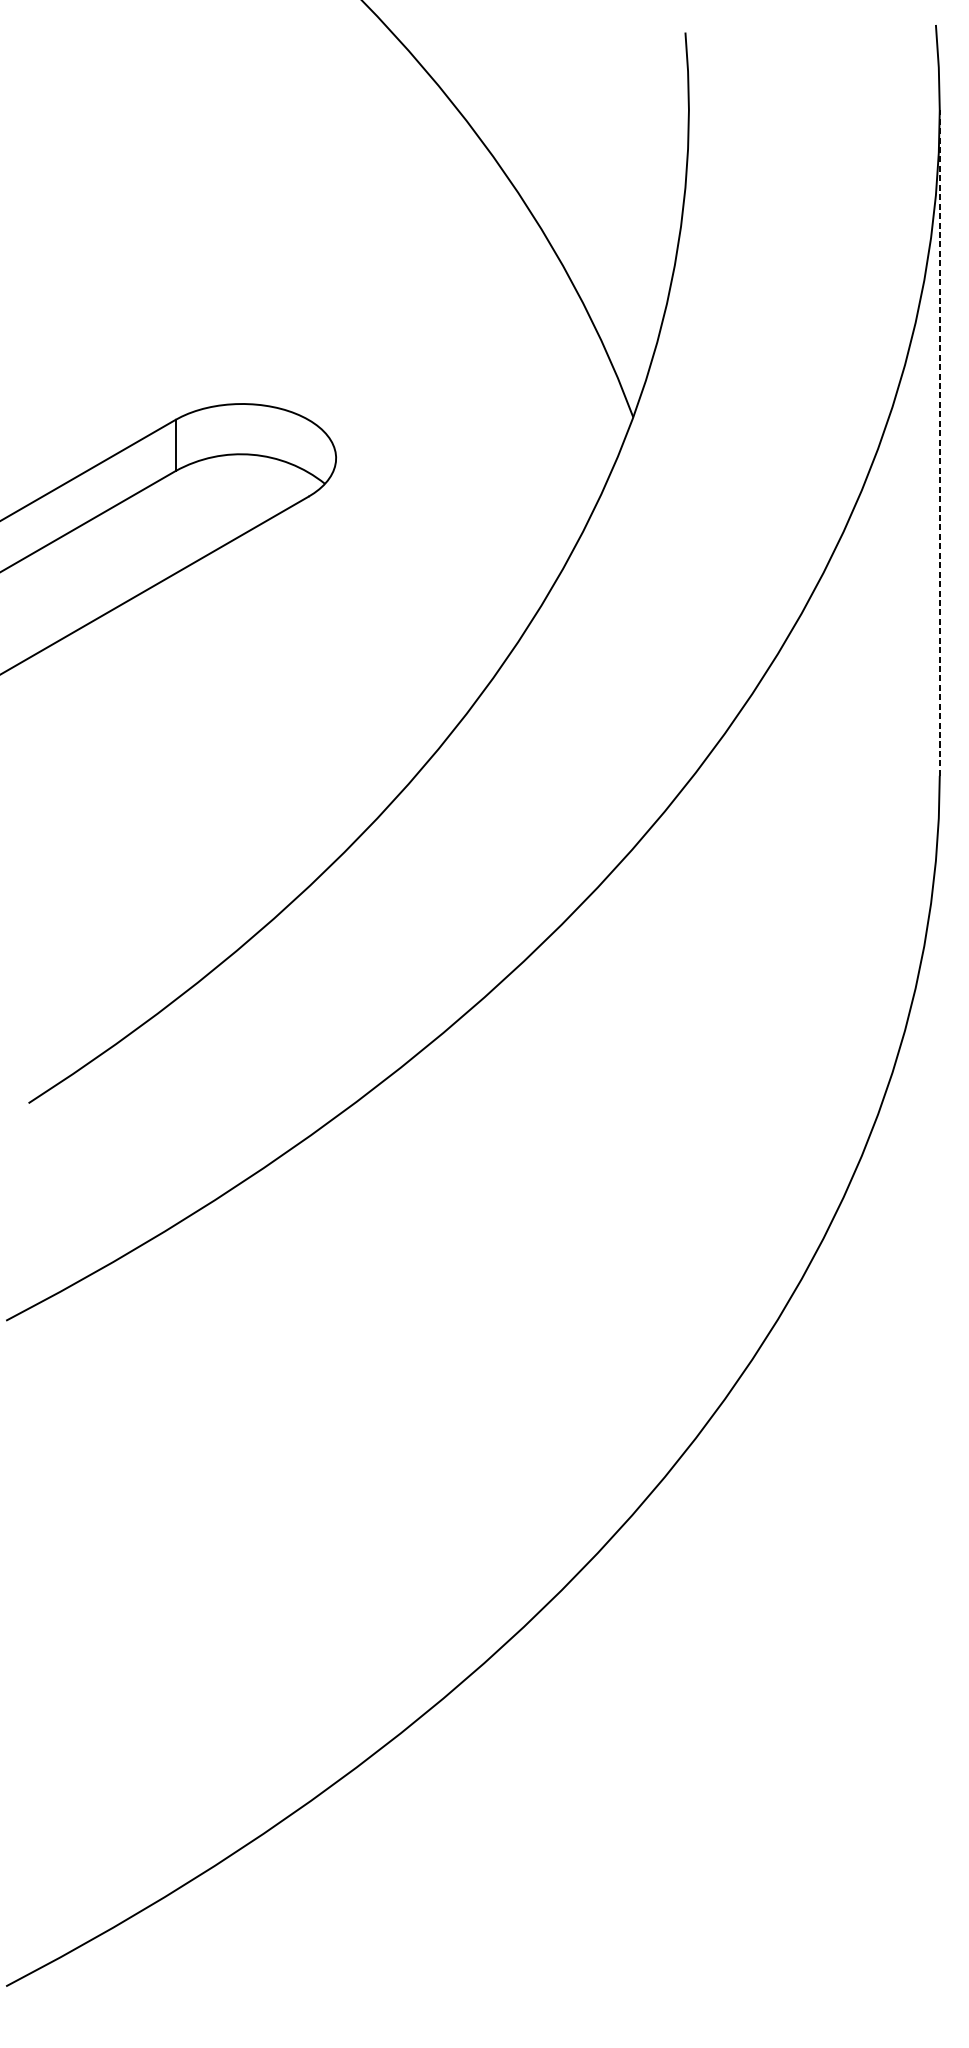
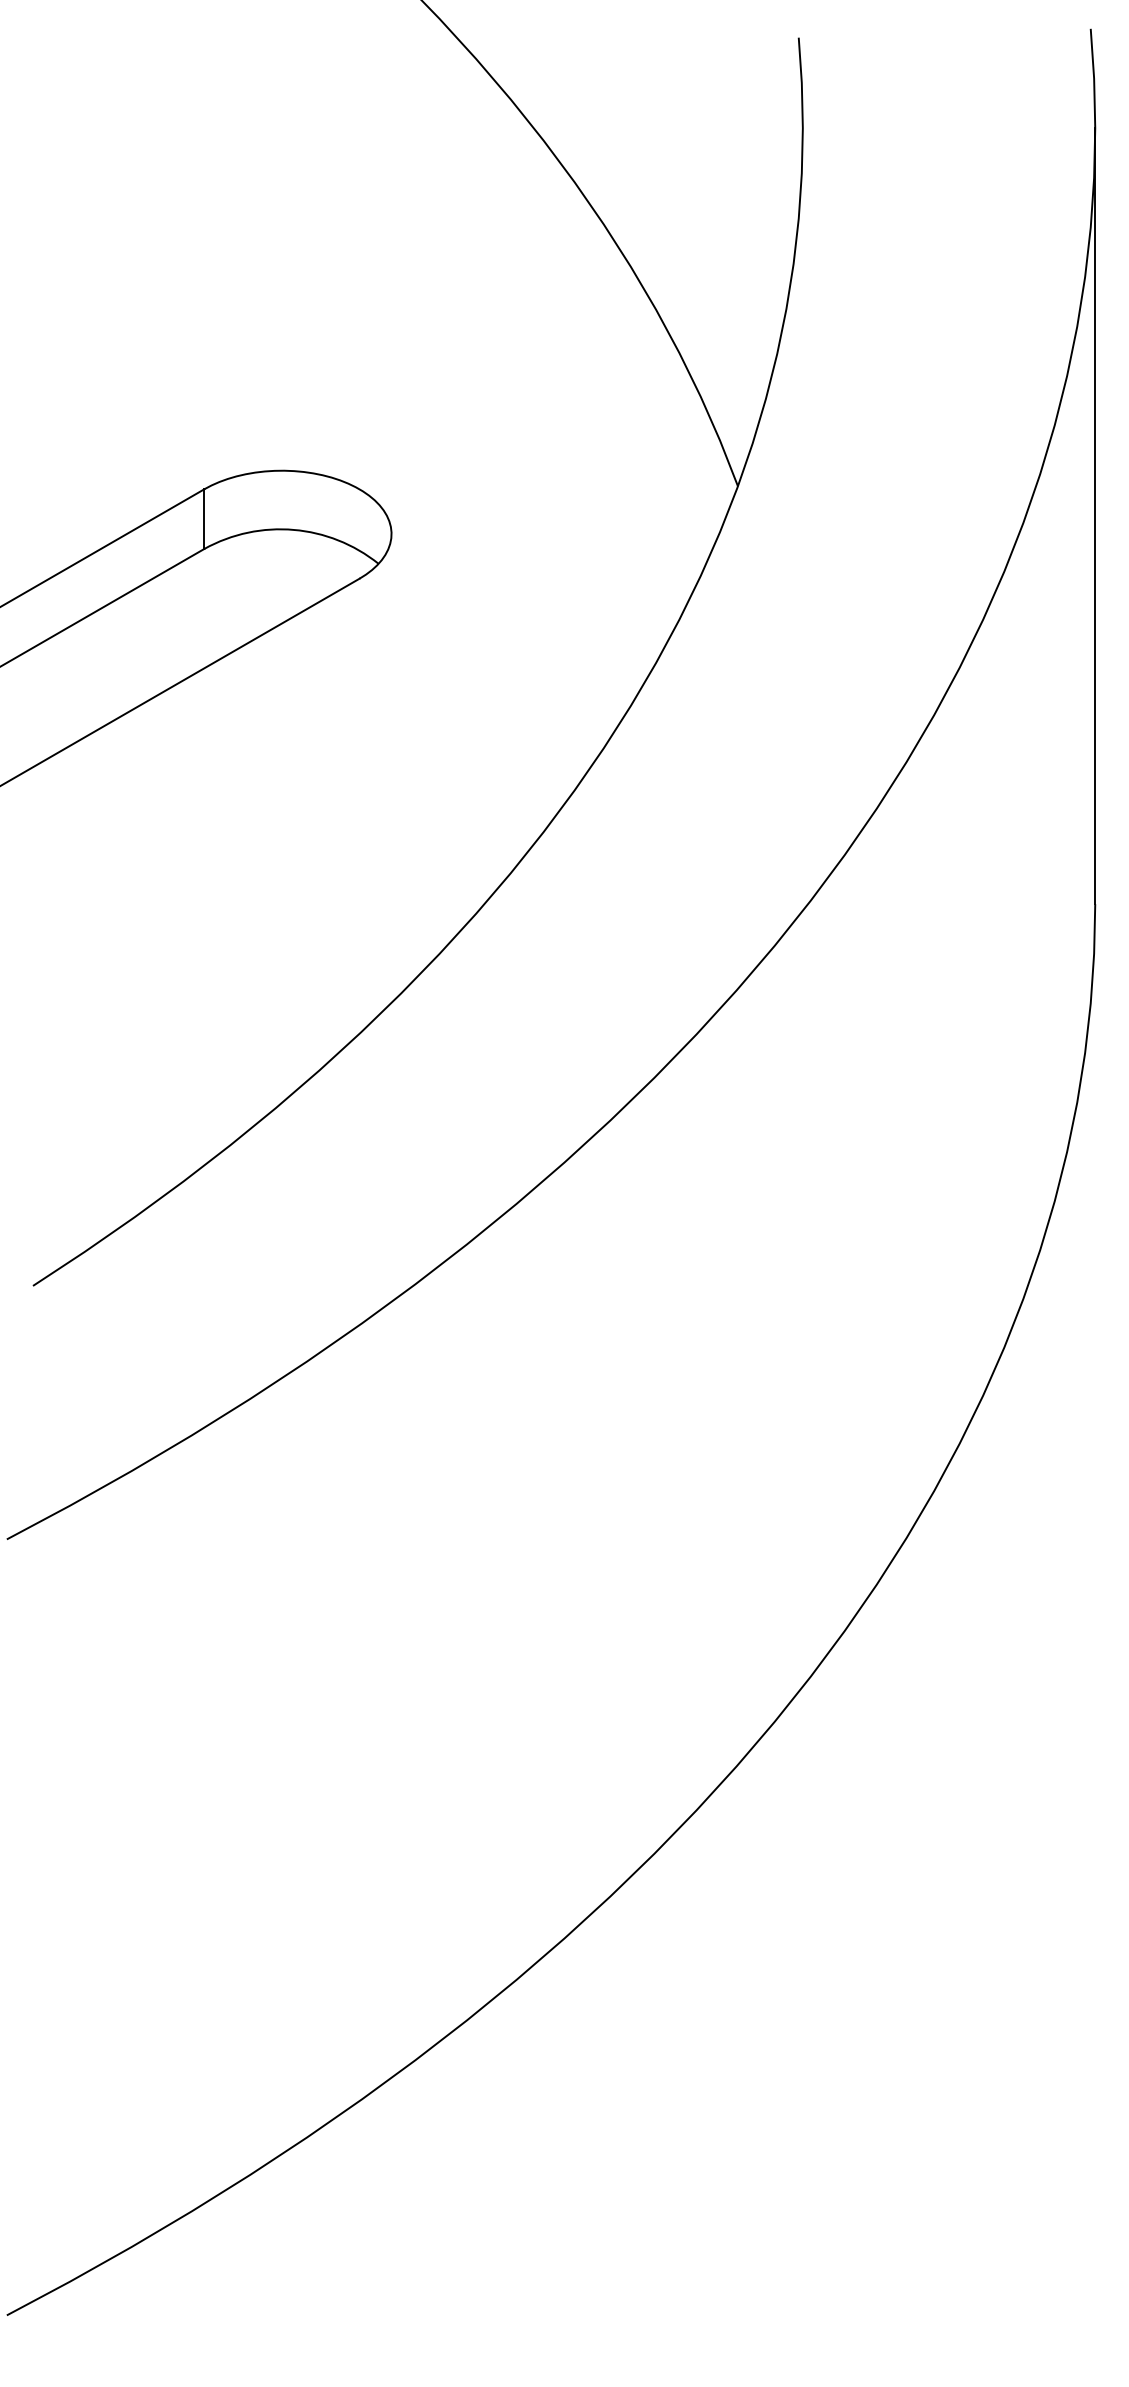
line: (939, 443) -> (1095, 516), dashed -> solid

